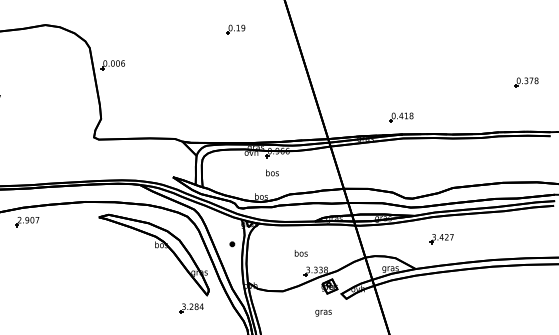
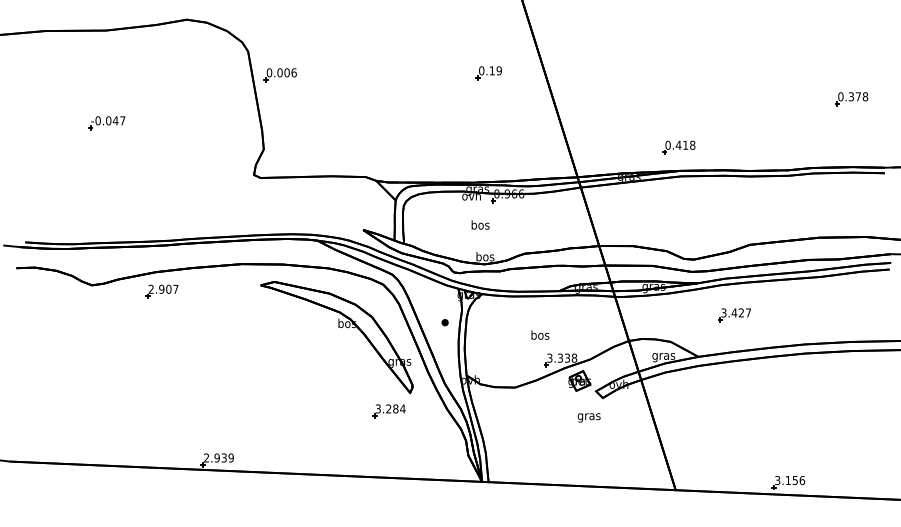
part: (235, 29) -> (488, 73), moved
text: (272, 172) -> (480, 224), moved
text: (323, 312) -> (588, 417), moved

